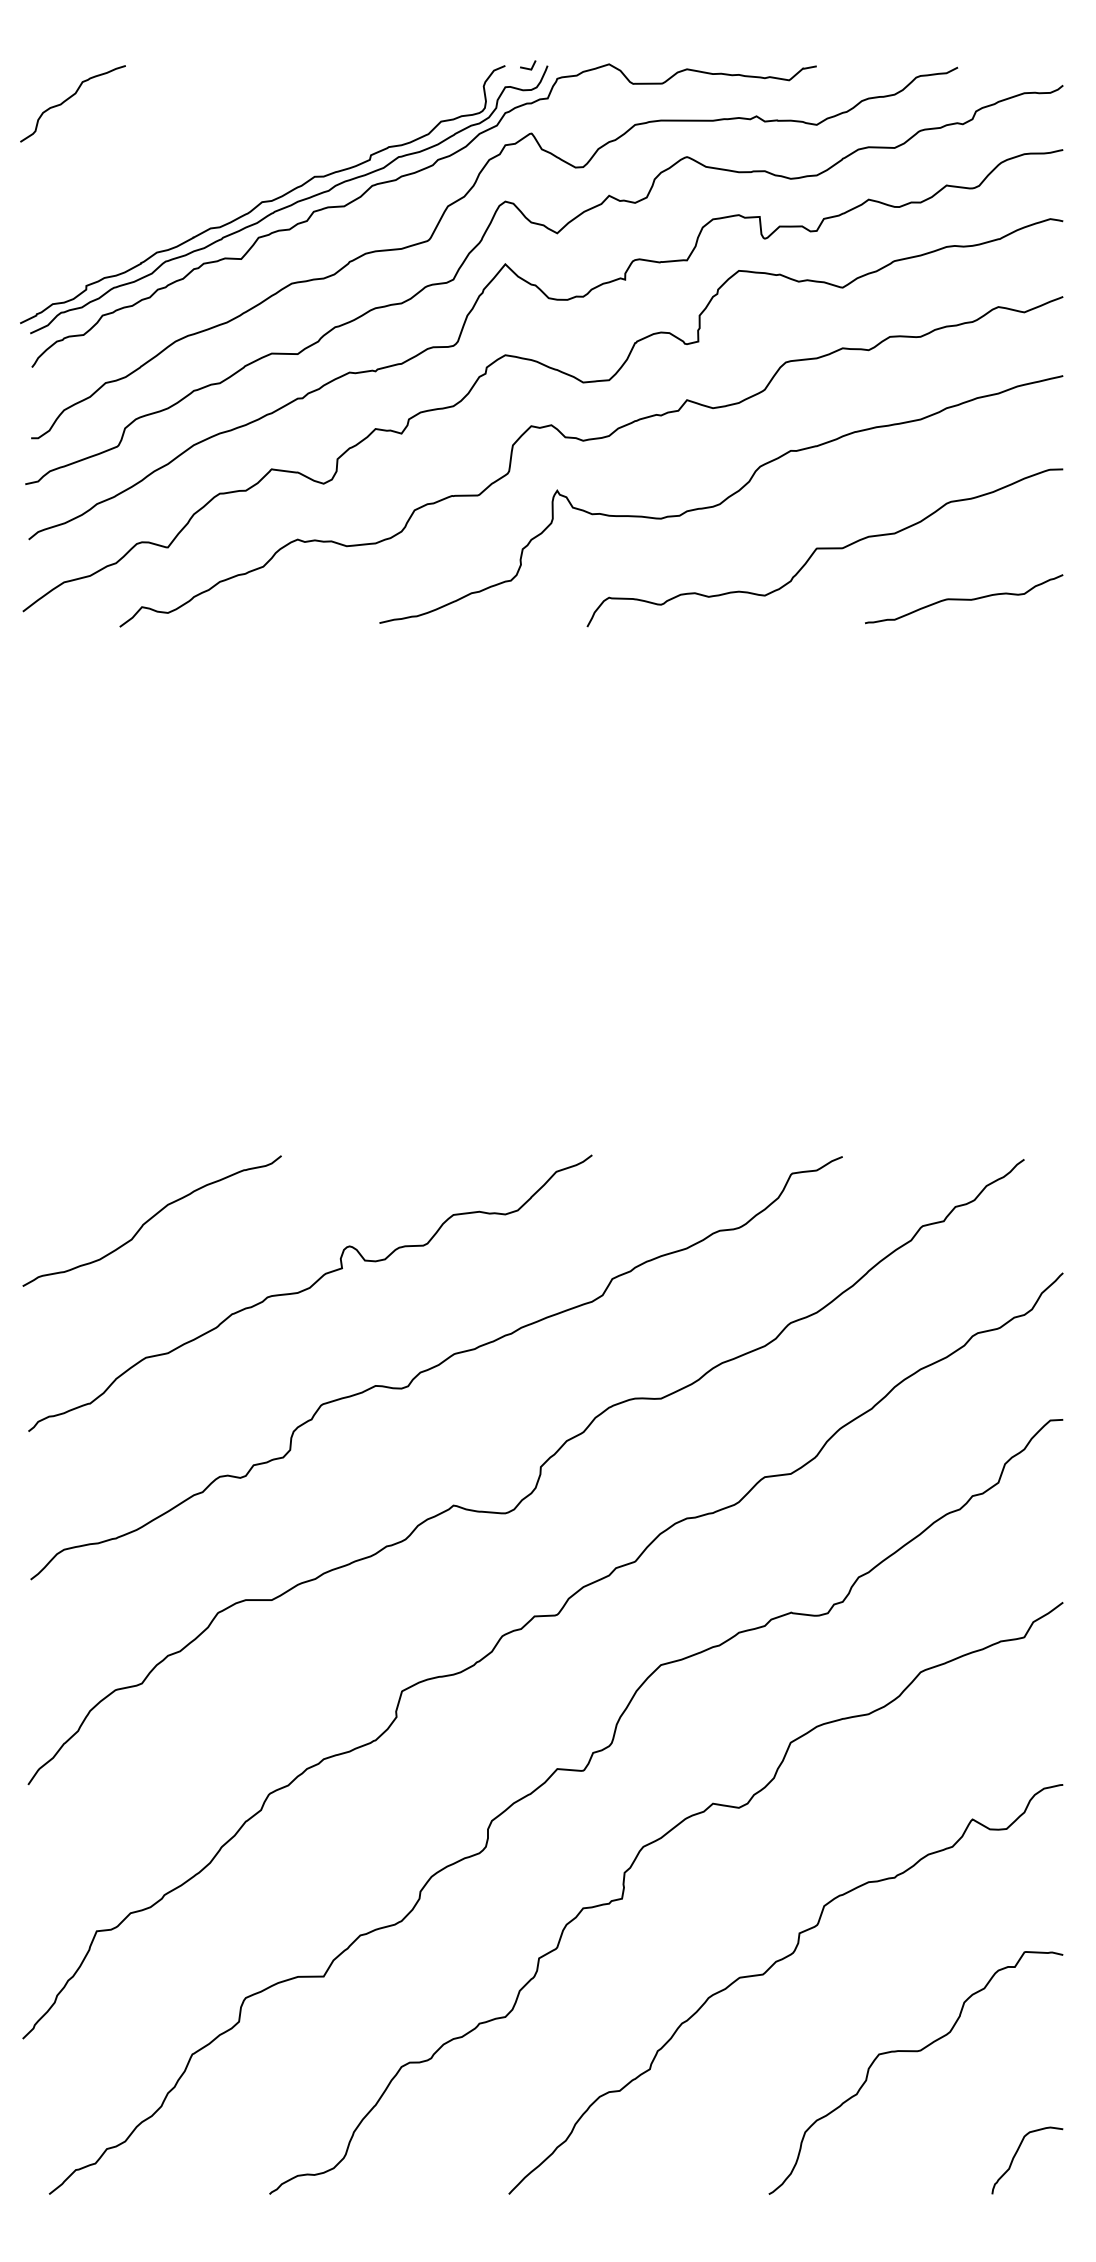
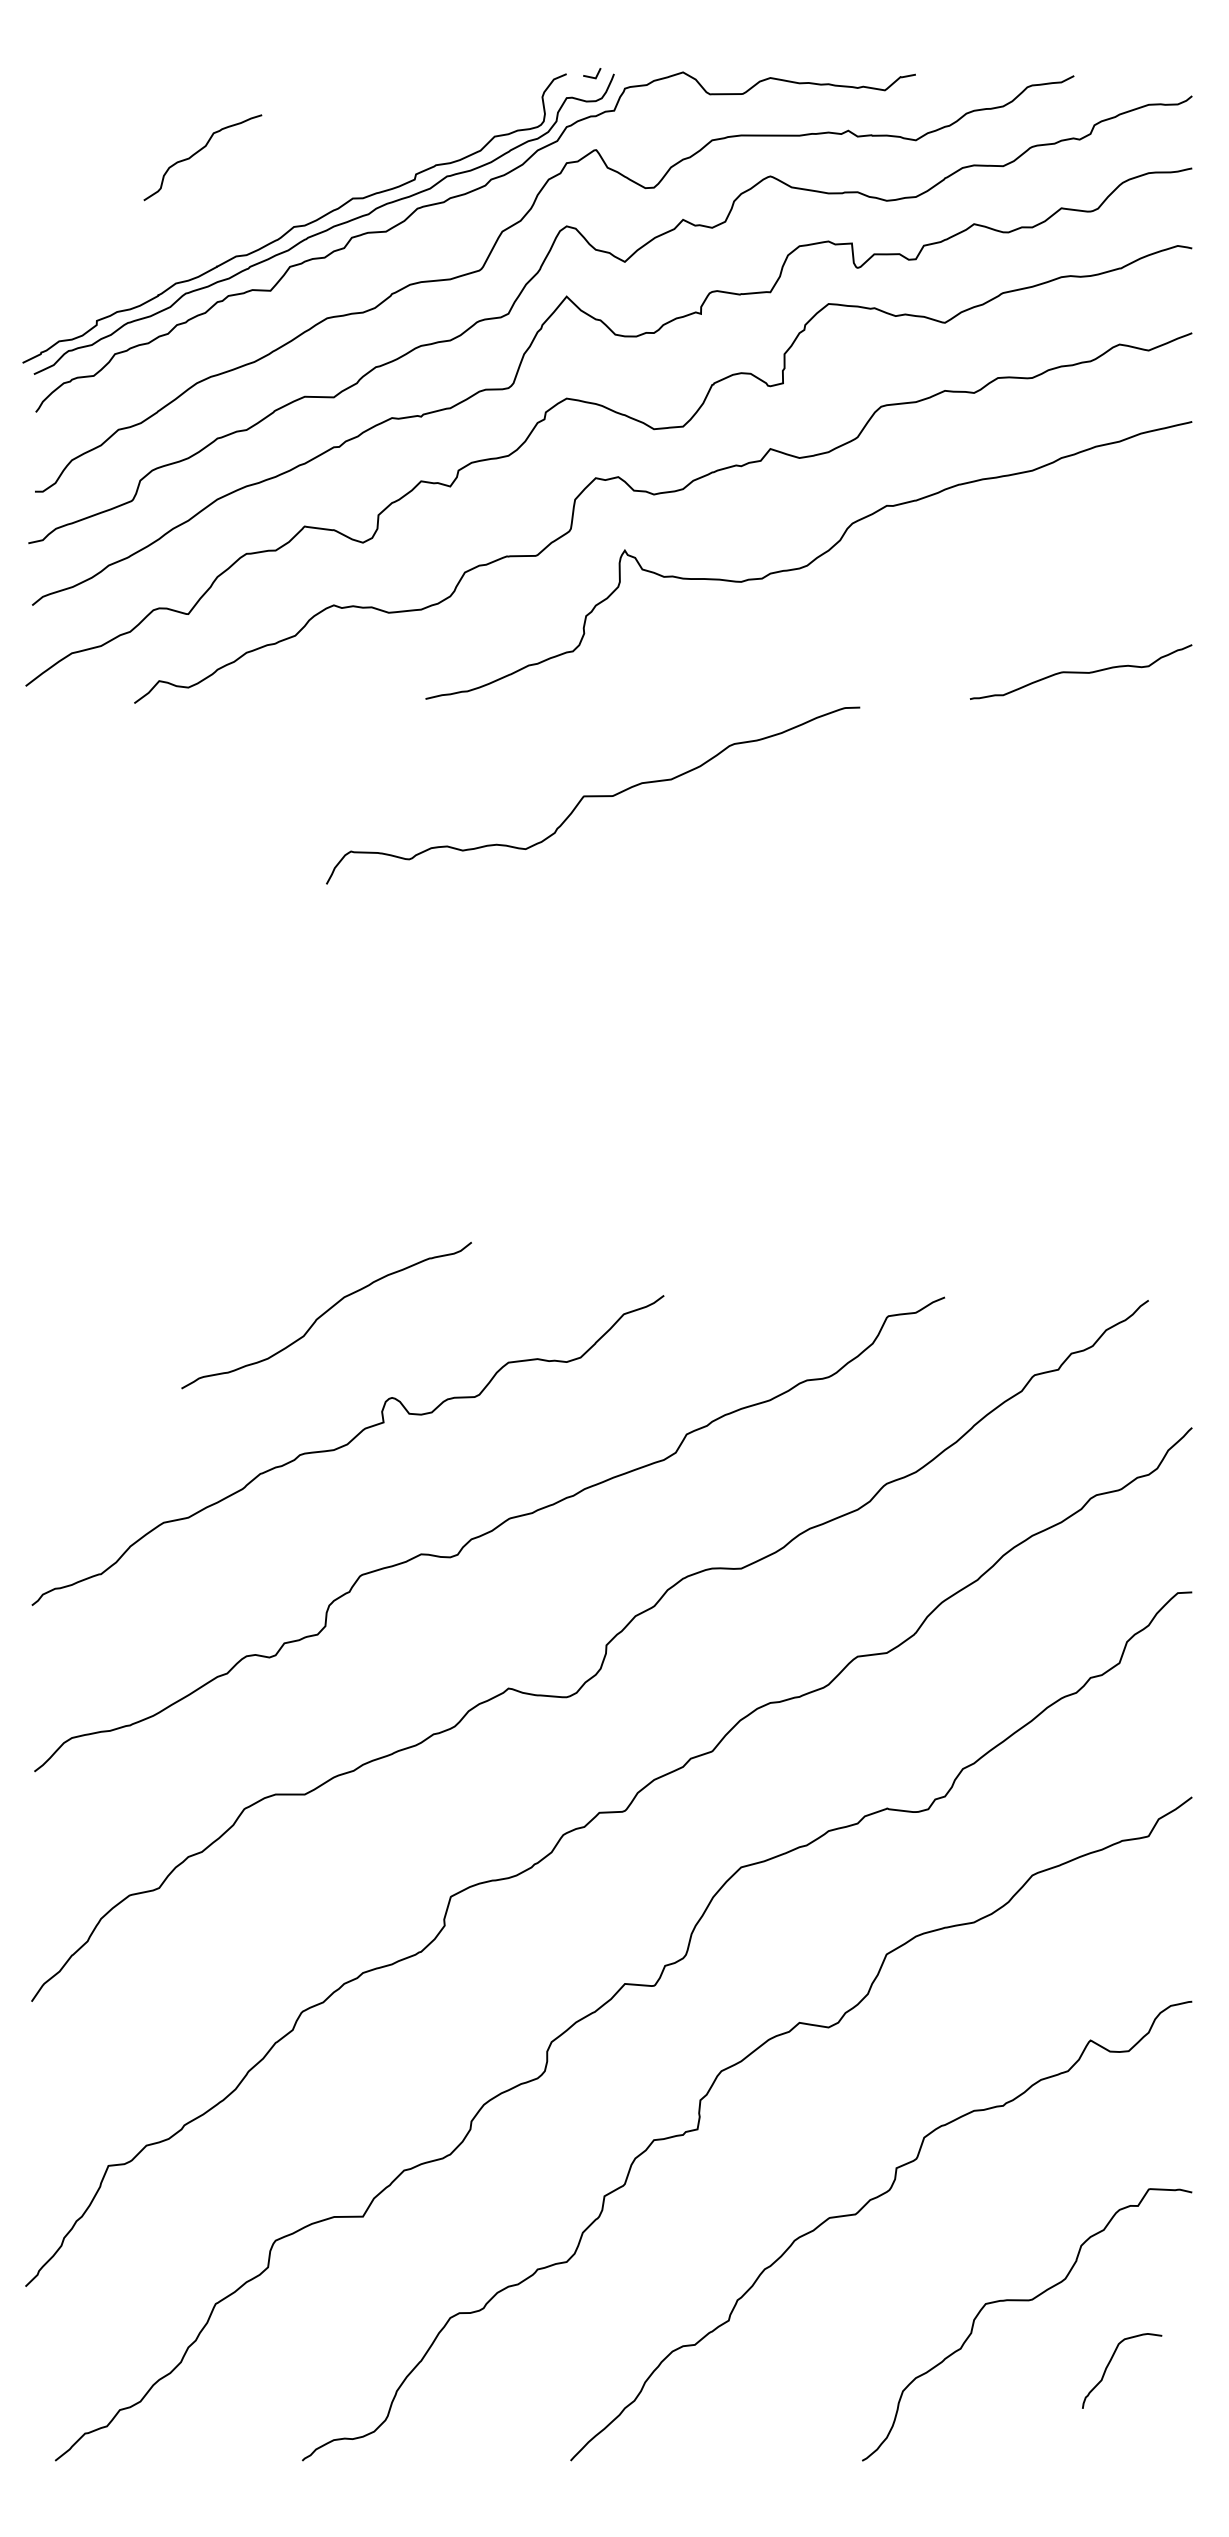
curve: (69, 99) -> (198, 152), moved
curve: (825, 547) -> (593, 795), moved
curve: (151, 1219) -> (325, 1313), moved
curve: (1016, 2154) -> (1109, 2364), moved

